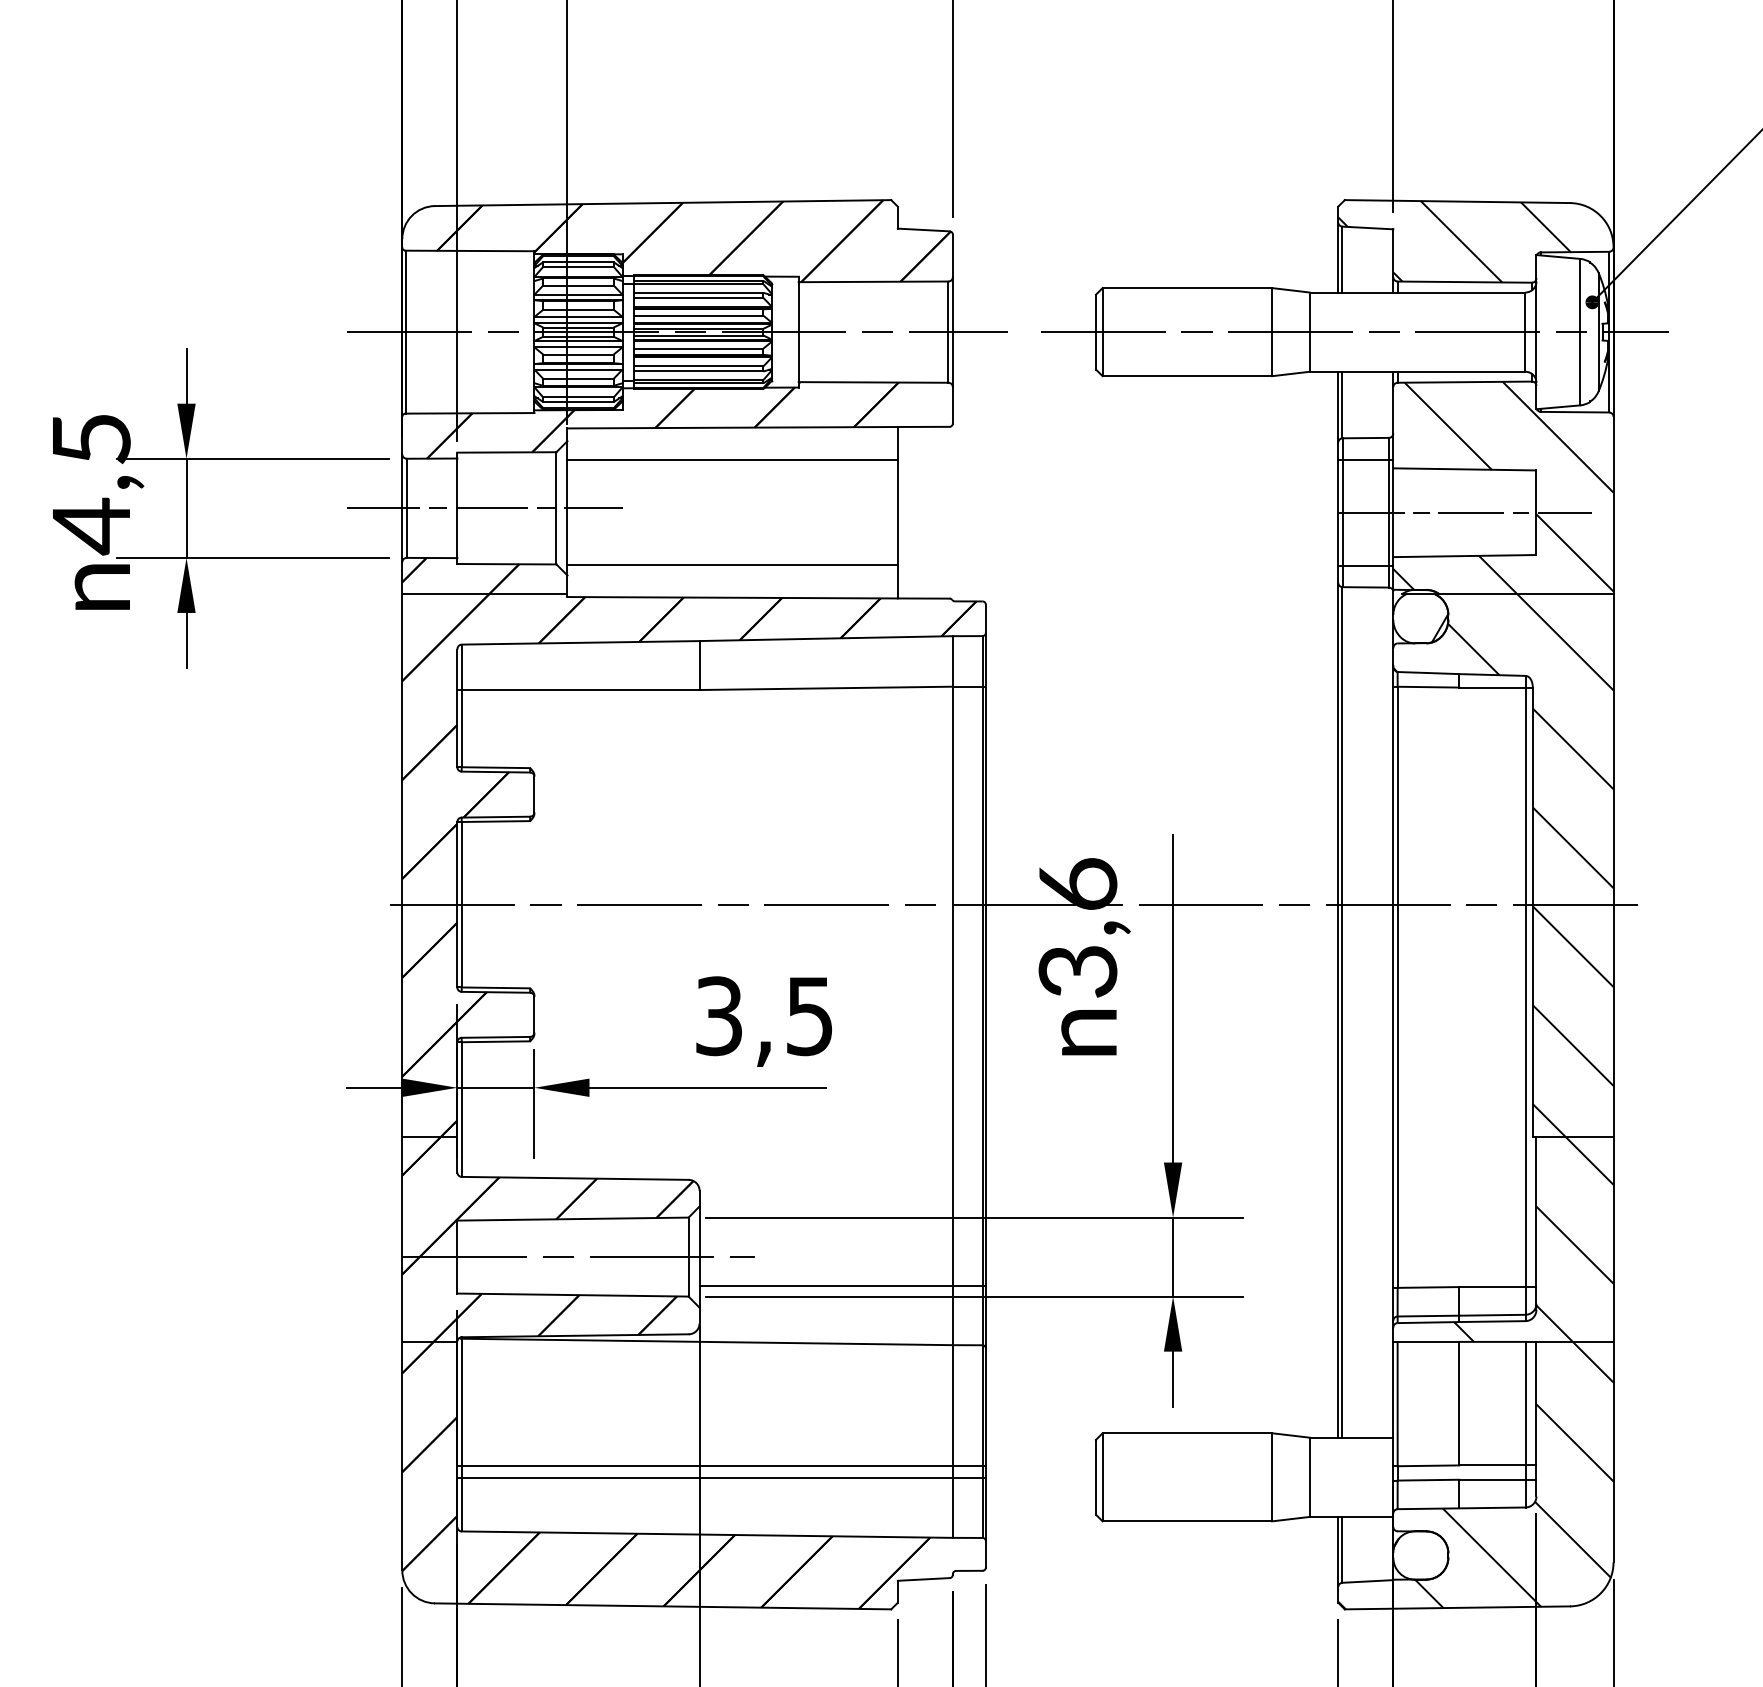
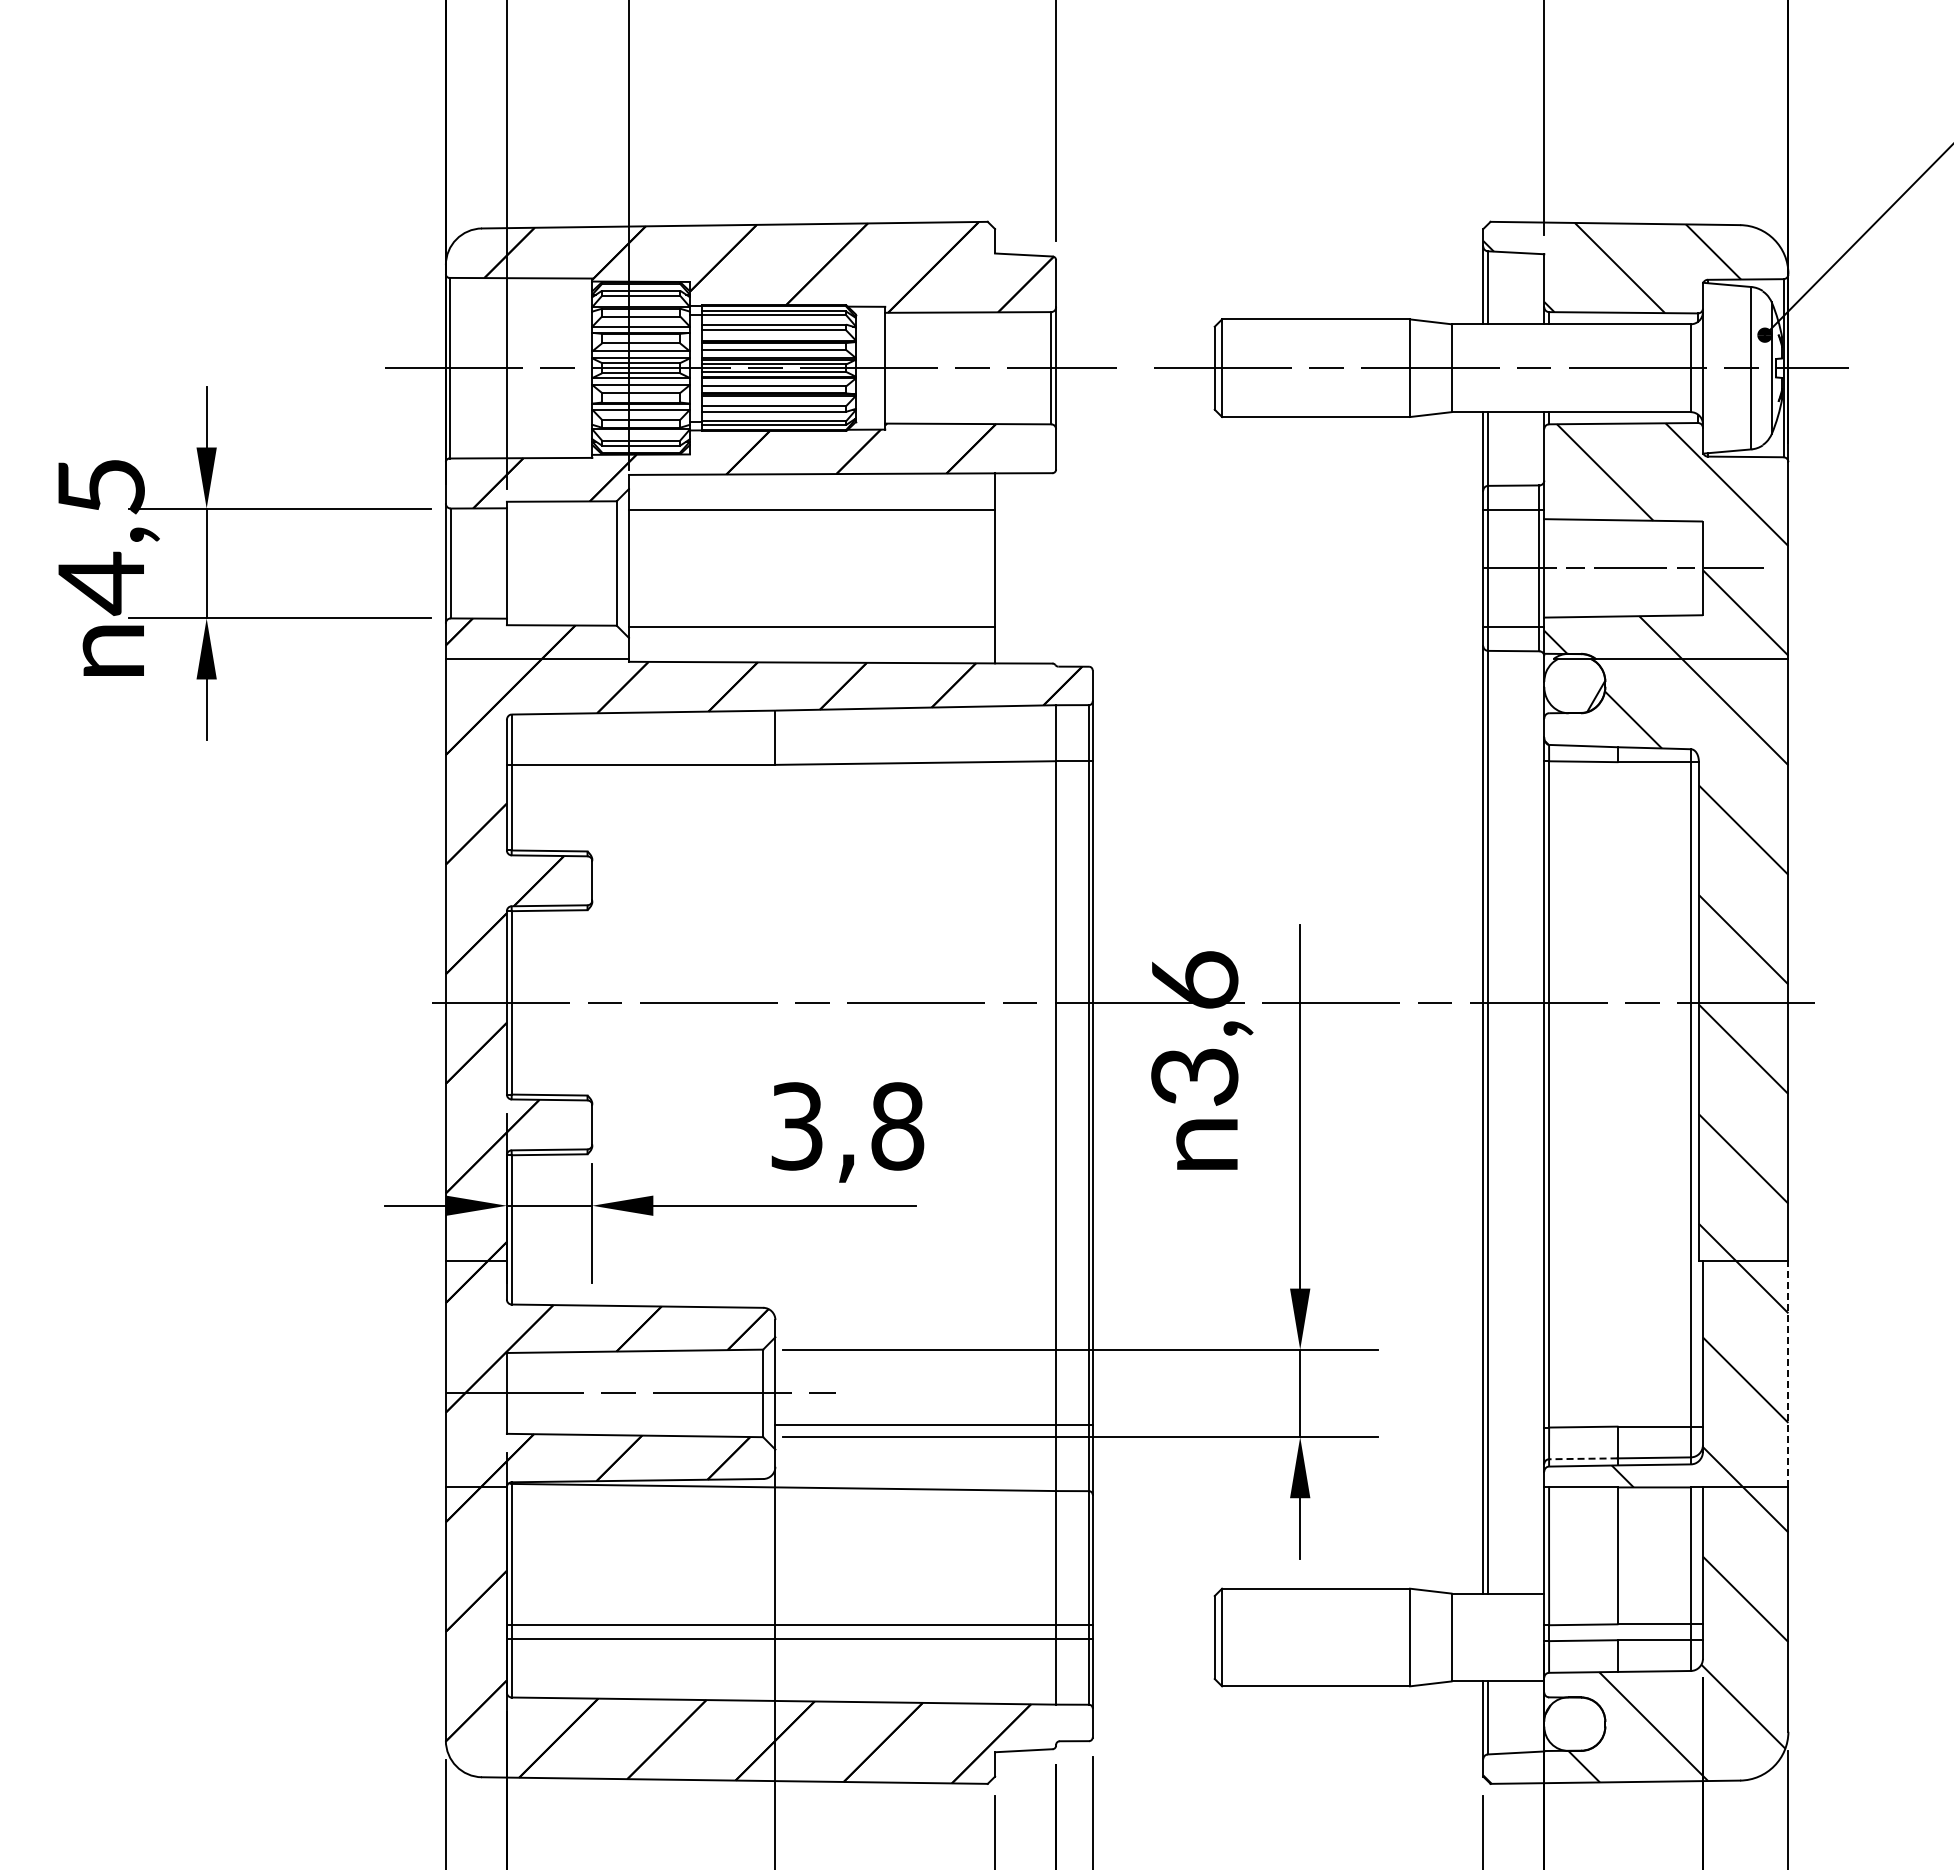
line: (484, 508) -> (536, 563), removed
text: (809, 1016) -> (897, 1126), 3,5 -> 3,8
line: (1613, 1239) -> (1788, 1373), solid -> dashed
line: (1427, 1315) -> (1582, 1458), solid -> dashed

